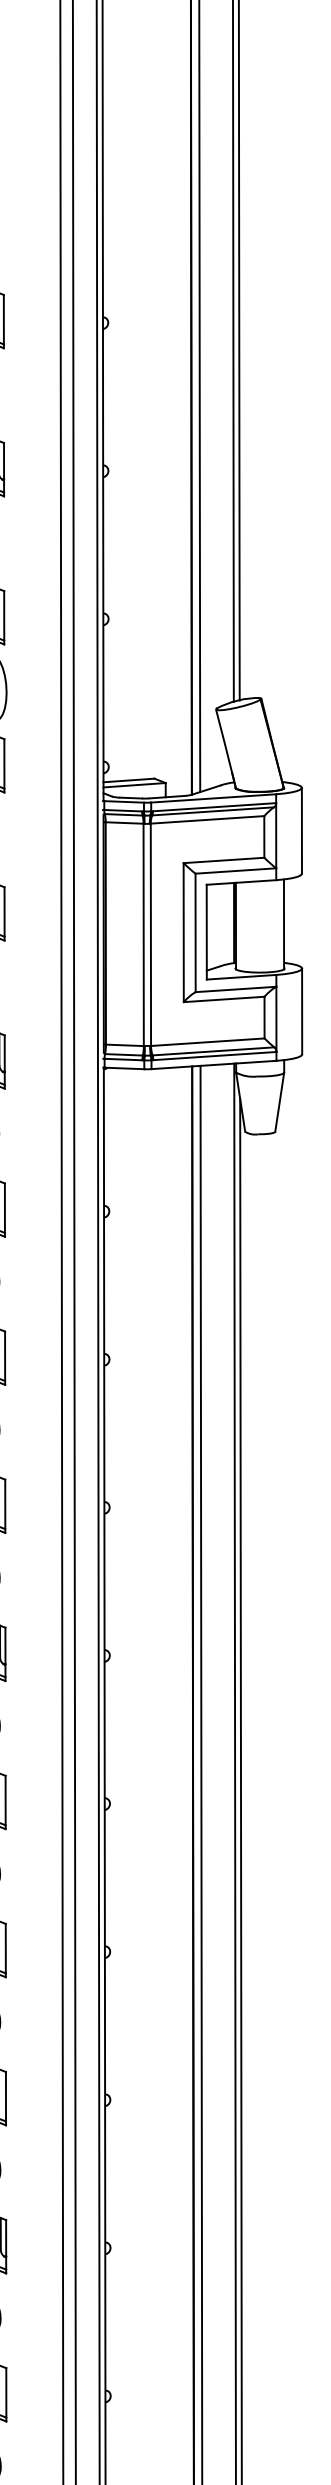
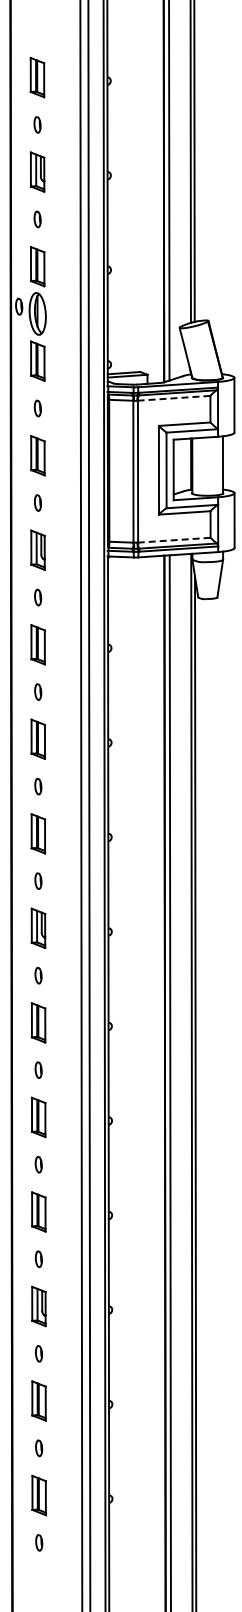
line: (206, 820) -> (173, 398), solid -> dashed
line: (206, 1042) -> (173, 540), solid -> dashed

